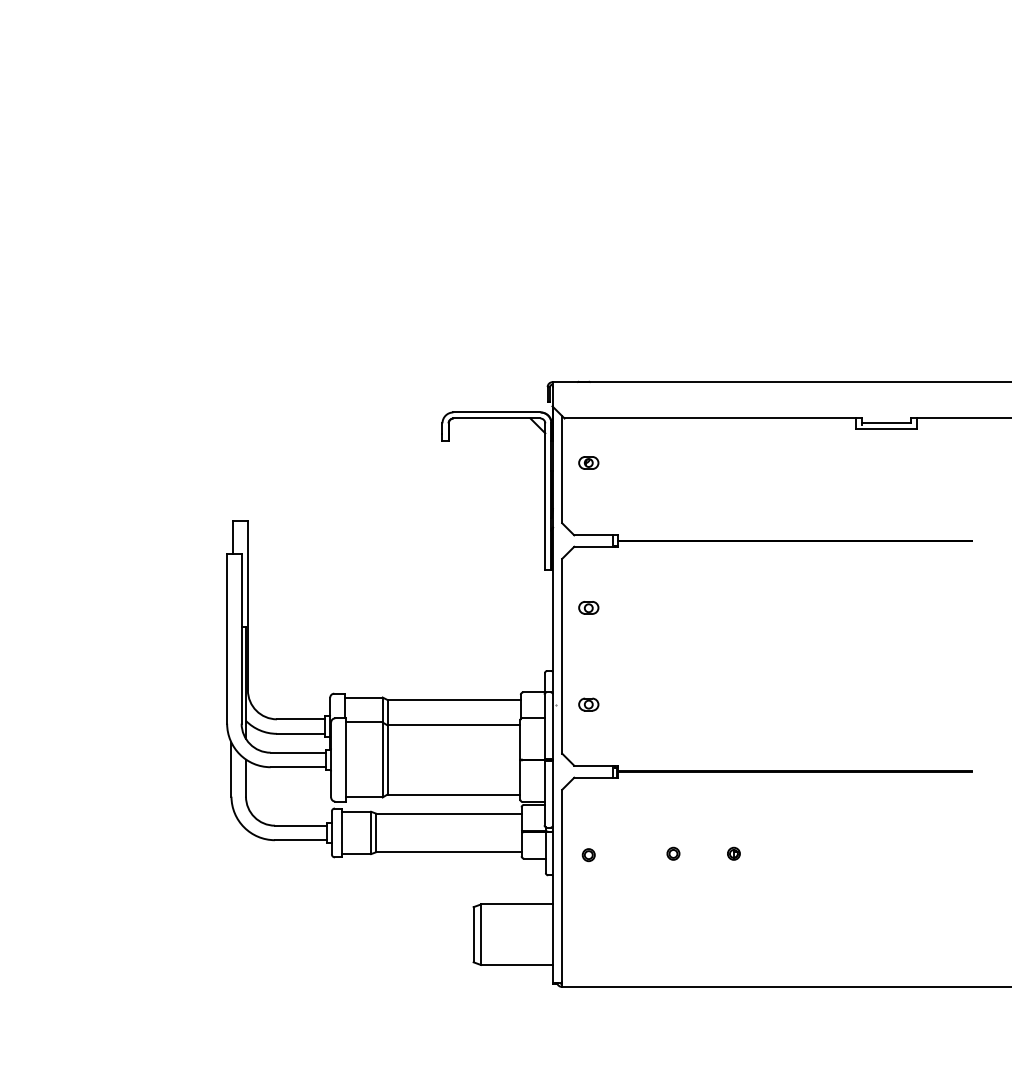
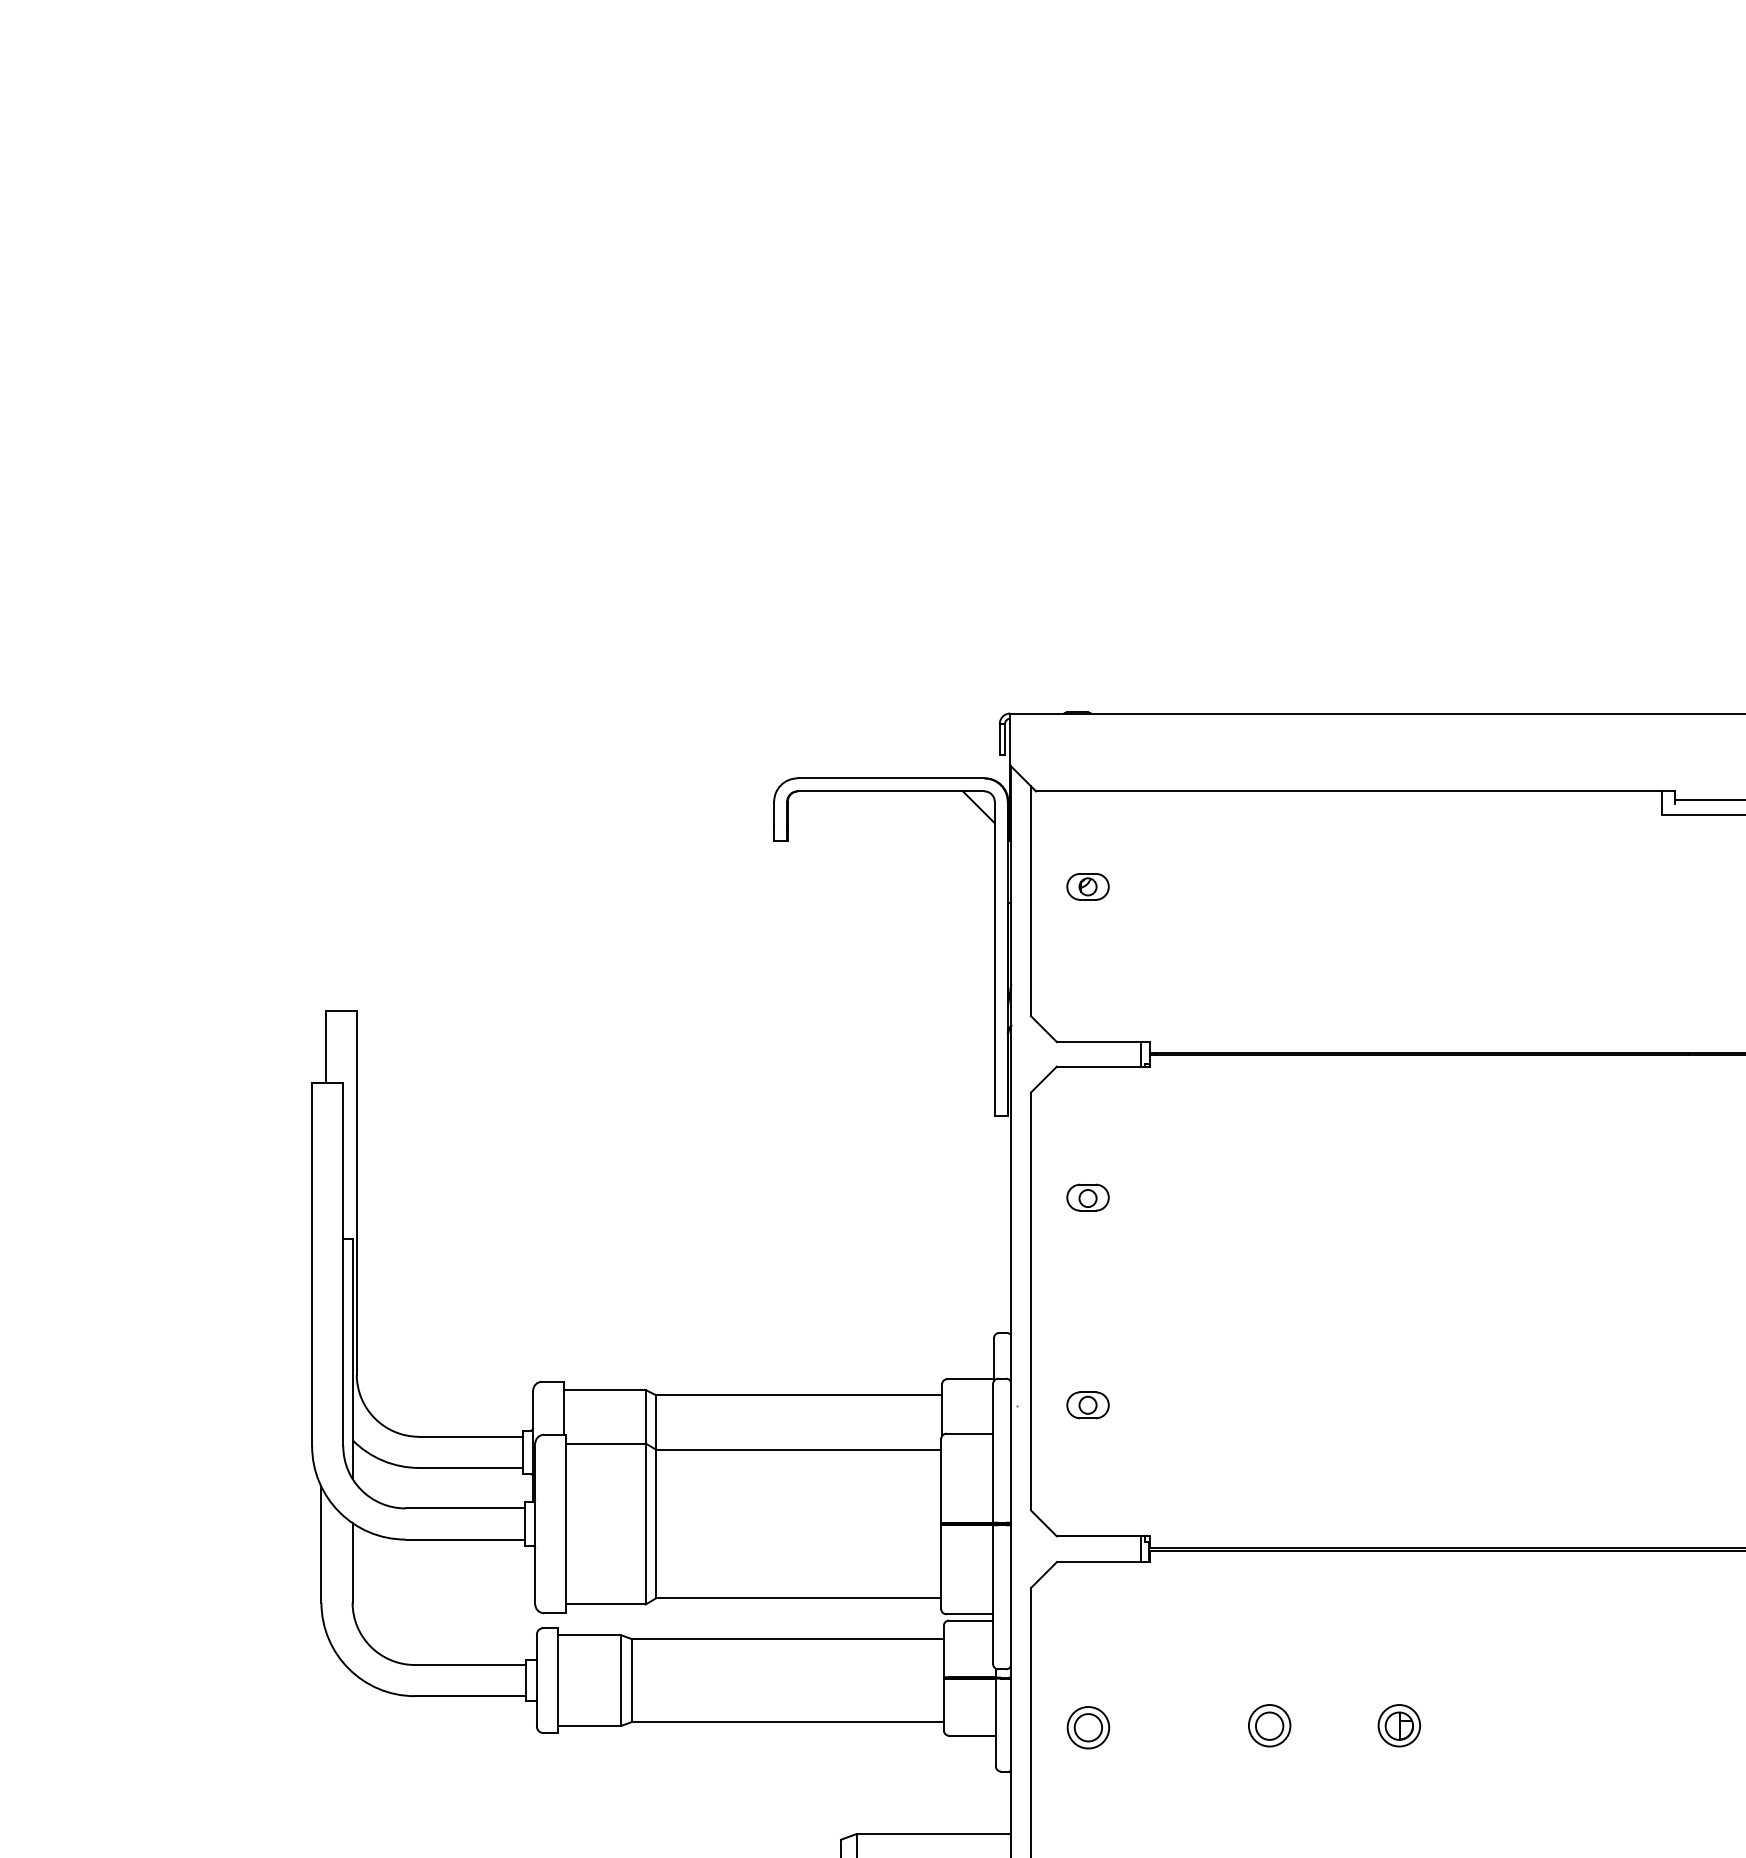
part: (673, 853) -> (1269, 1724), size x1.6
part: (733, 853) -> (1398, 1724), size x1.6
part: (588, 855) -> (1087, 1728), size x1.6

